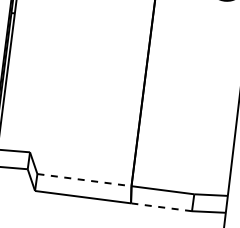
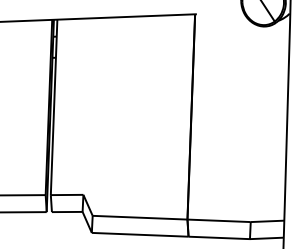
line: (84, 179) -> (140, 217), dashed -> solid
line: (161, 206) -> (219, 237), dashed -> solid

